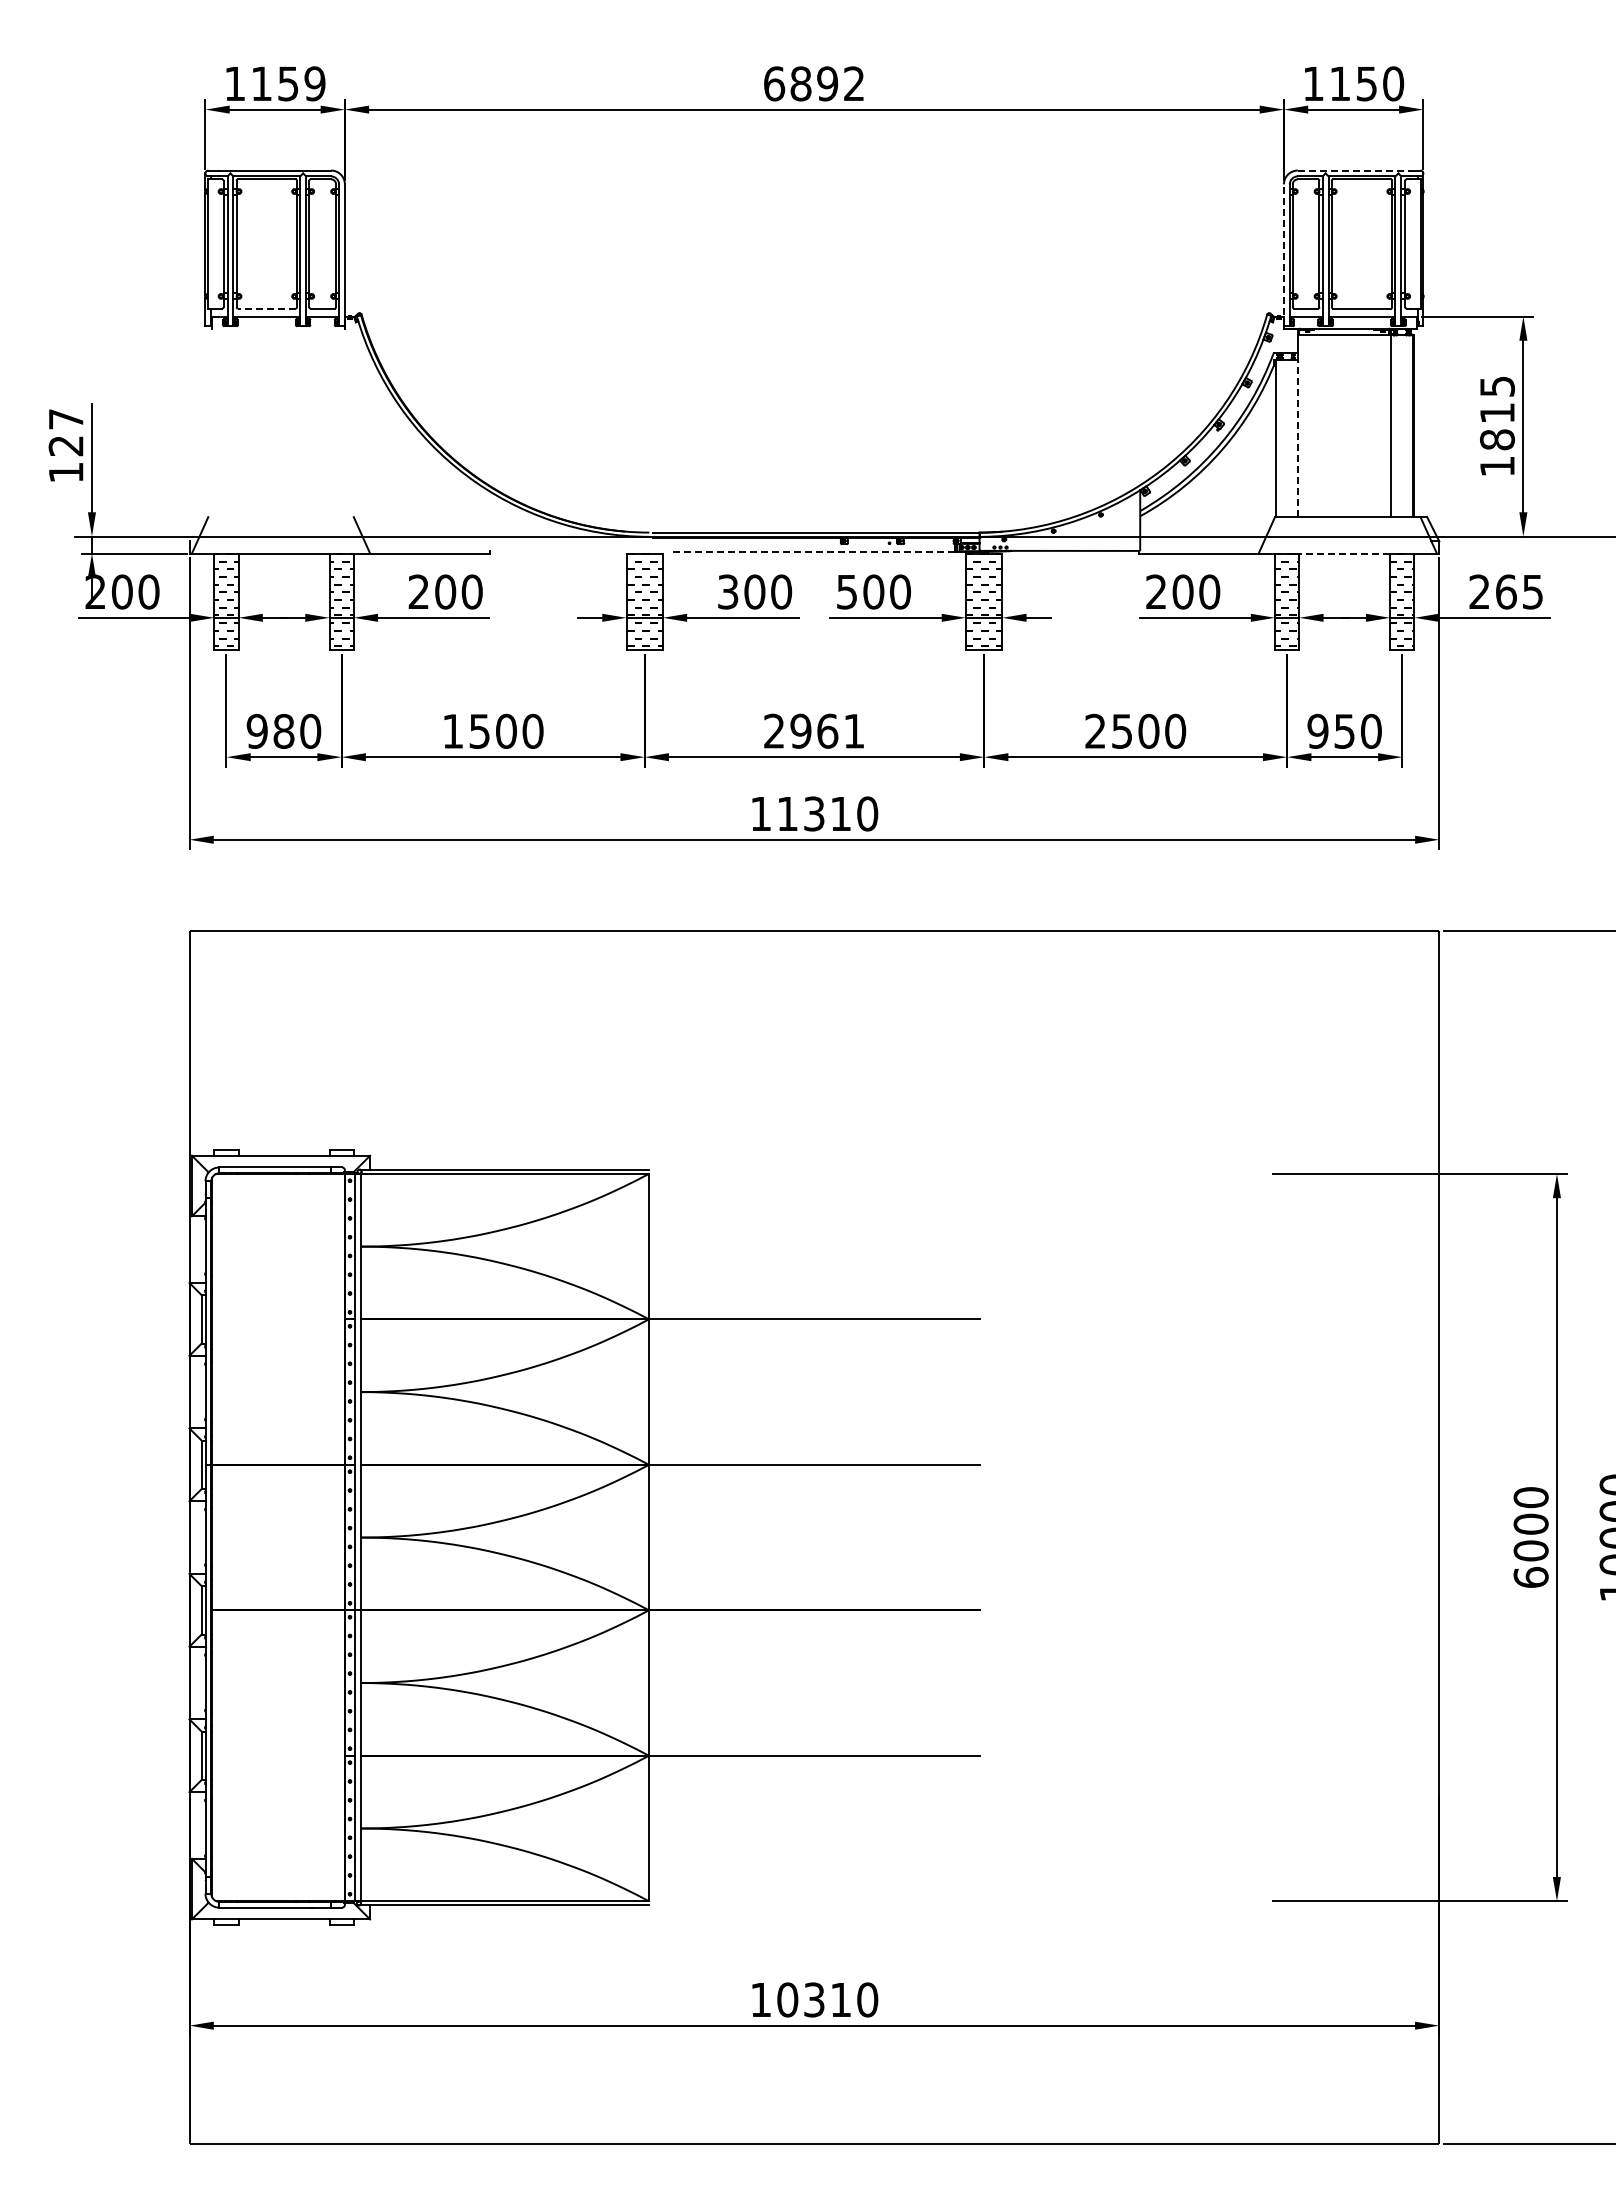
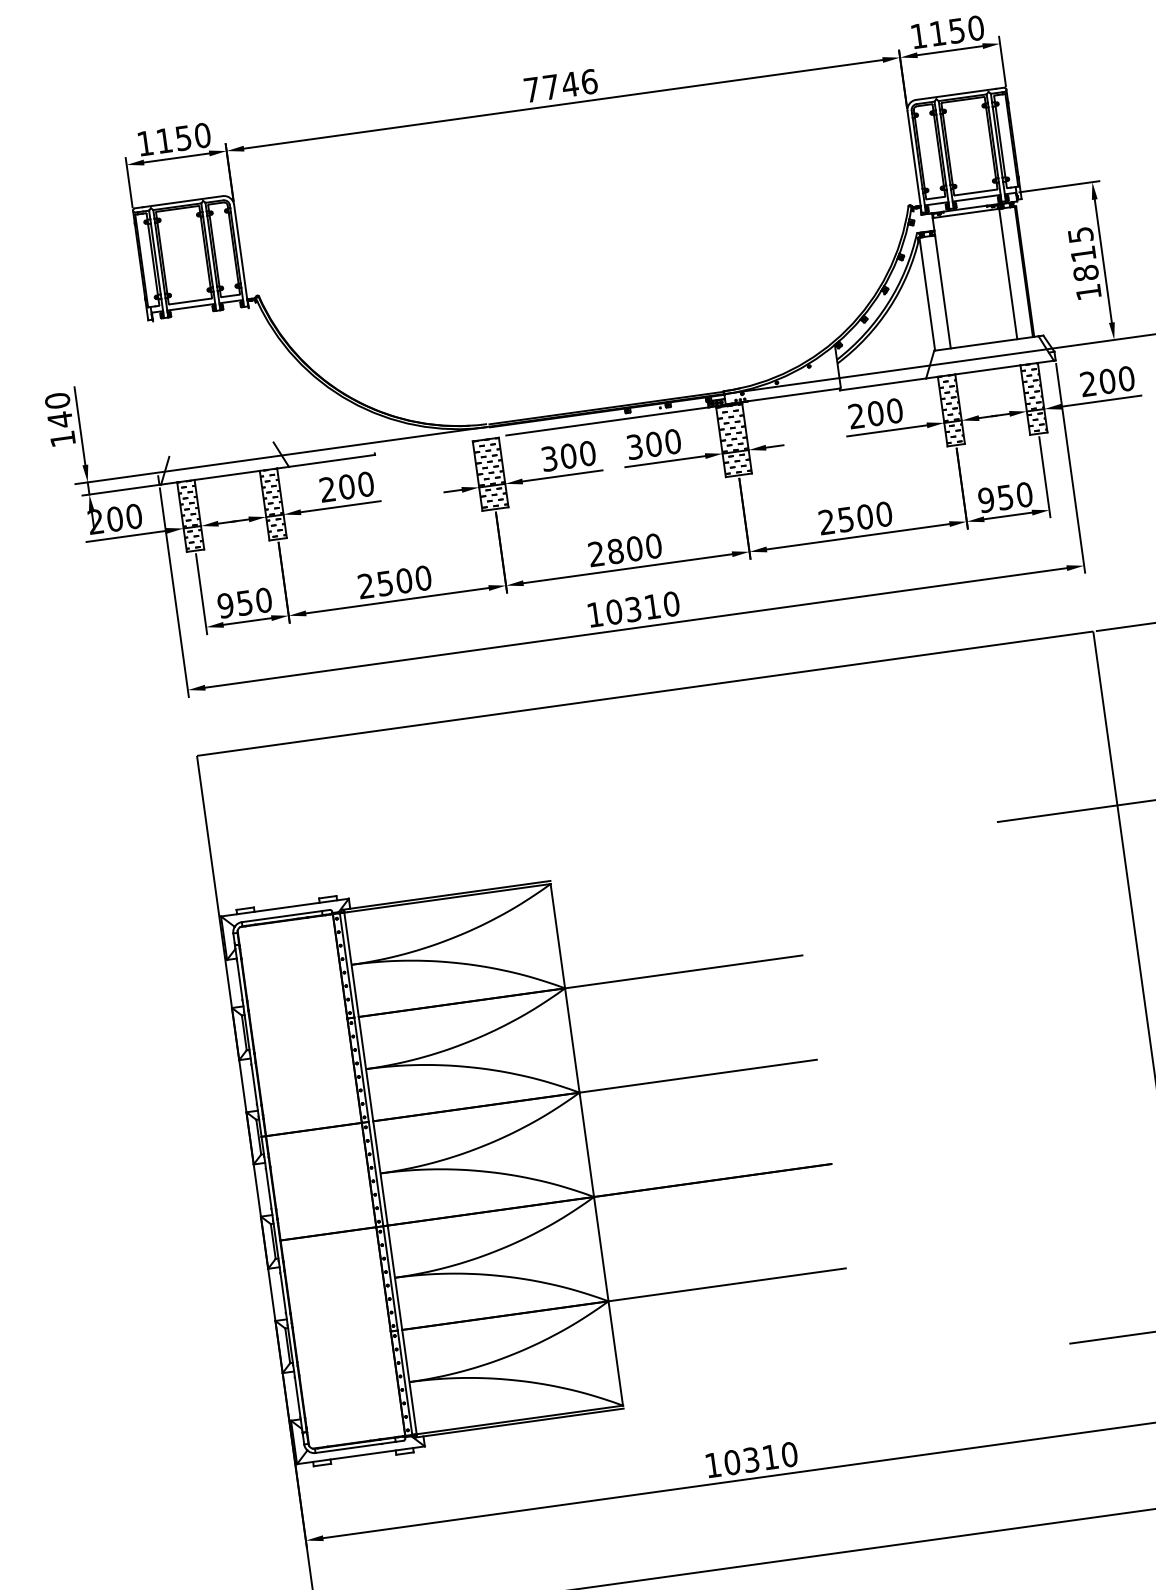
text: (314, 83) -> (202, 135), 1159 -> 1150
text: (814, 83) -> (560, 85), 6892 -> 7746
line: (1353, 170) -> (956, 94), dashed -> solid
line: (1283, 255) -> (914, 162), dashed -> solid
line: (266, 308) -> (190, 301), dashed -> solid
text: (65, 432) -> (58, 410), 127 -> 140
line: (1298, 438) -> (943, 292), dashed -> solid
line: (814, 551) -> (607, 421), dashed -> solid
line: (1344, 553) -> (987, 369), dashed -> solid
text: (847, 591) -> (635, 446), 500 -> 300
text: (1519, 591) -> (1116, 379), 265 -> 200
text: (283, 730) -> (244, 602), 980 -> 950
text: (452, 730) -> (365, 585), 1500 -> 2500
text: (827, 730) -> (634, 548), 2961 -> 2800
text: (787, 813) -> (614, 611), 11310 -> 10310

